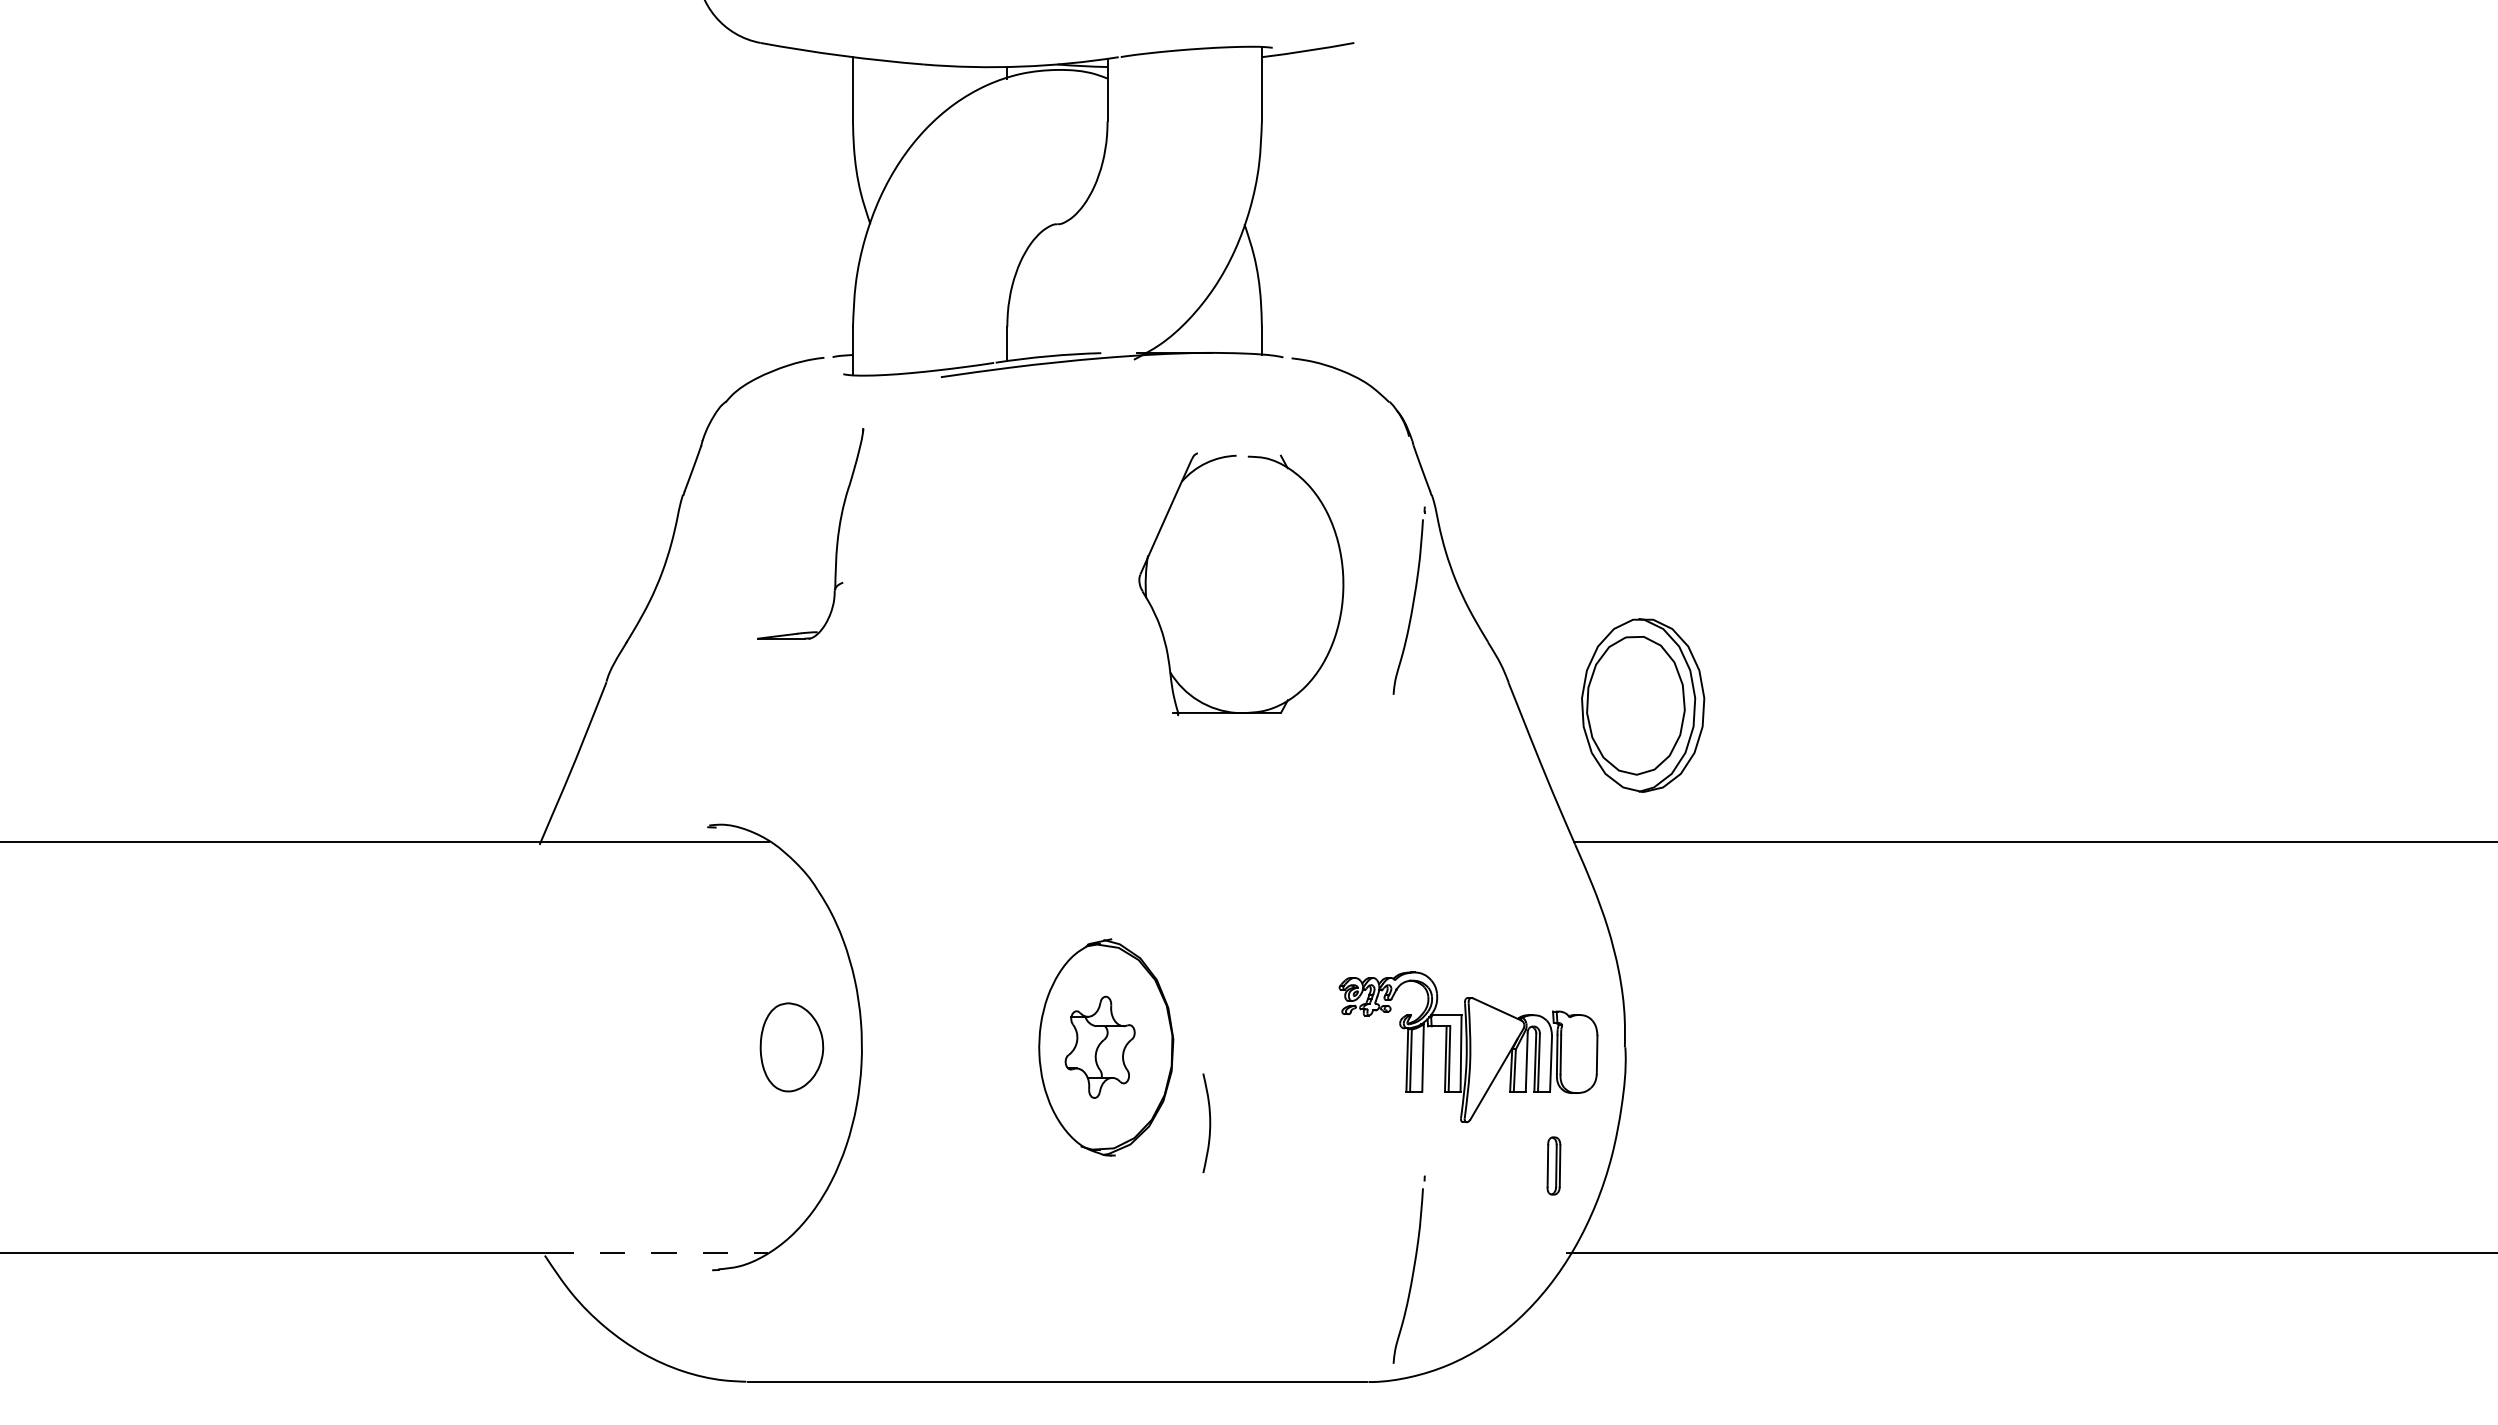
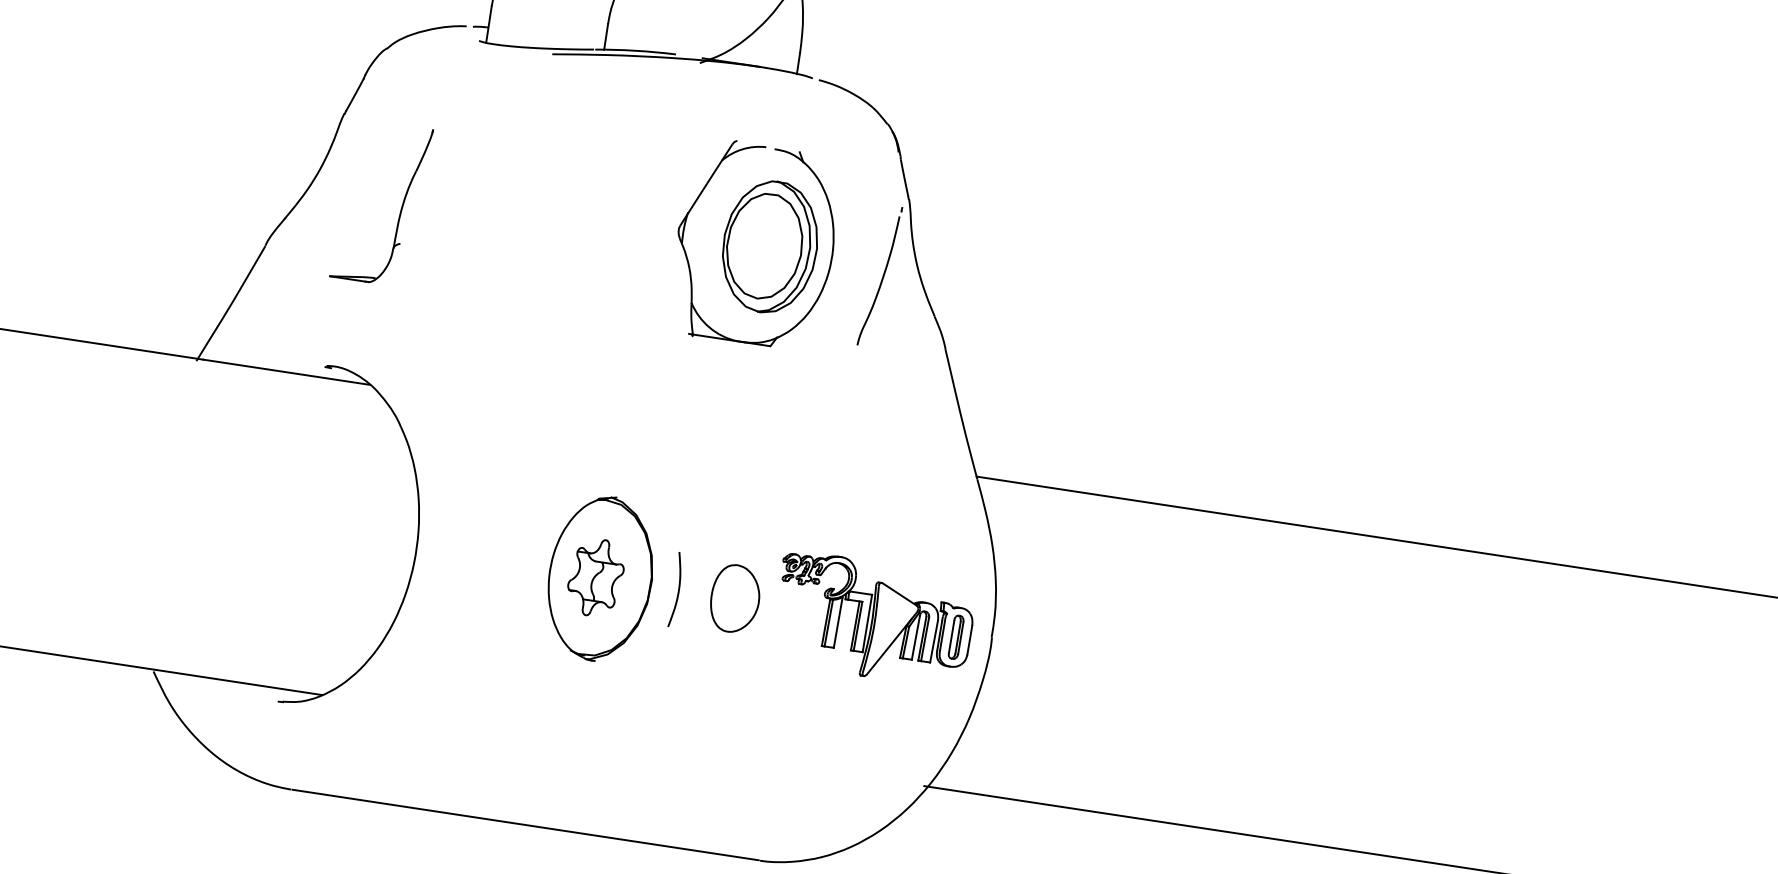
part: (836, 539) -> (400, 210), moved
part: (1643, 705) -> (770, 247), moved
part: (791, 1047) -> (734, 598), moved
curve: (1209, 1122) -> (678, 589), moved
part: (1553, 1165) -> (955, 636), moved
line: (658, 1253) -> (239, 682), dashed -> solid
part: (1408, 1269) -> (803, 780), removed

